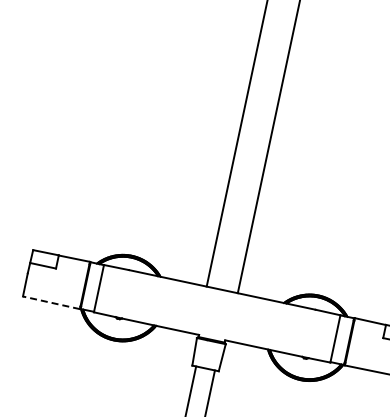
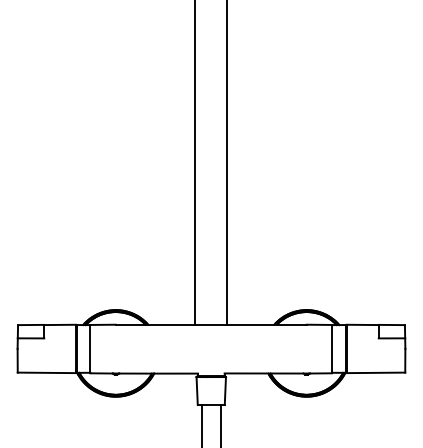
line: (51, 302) -> (46, 372), dashed -> solid

